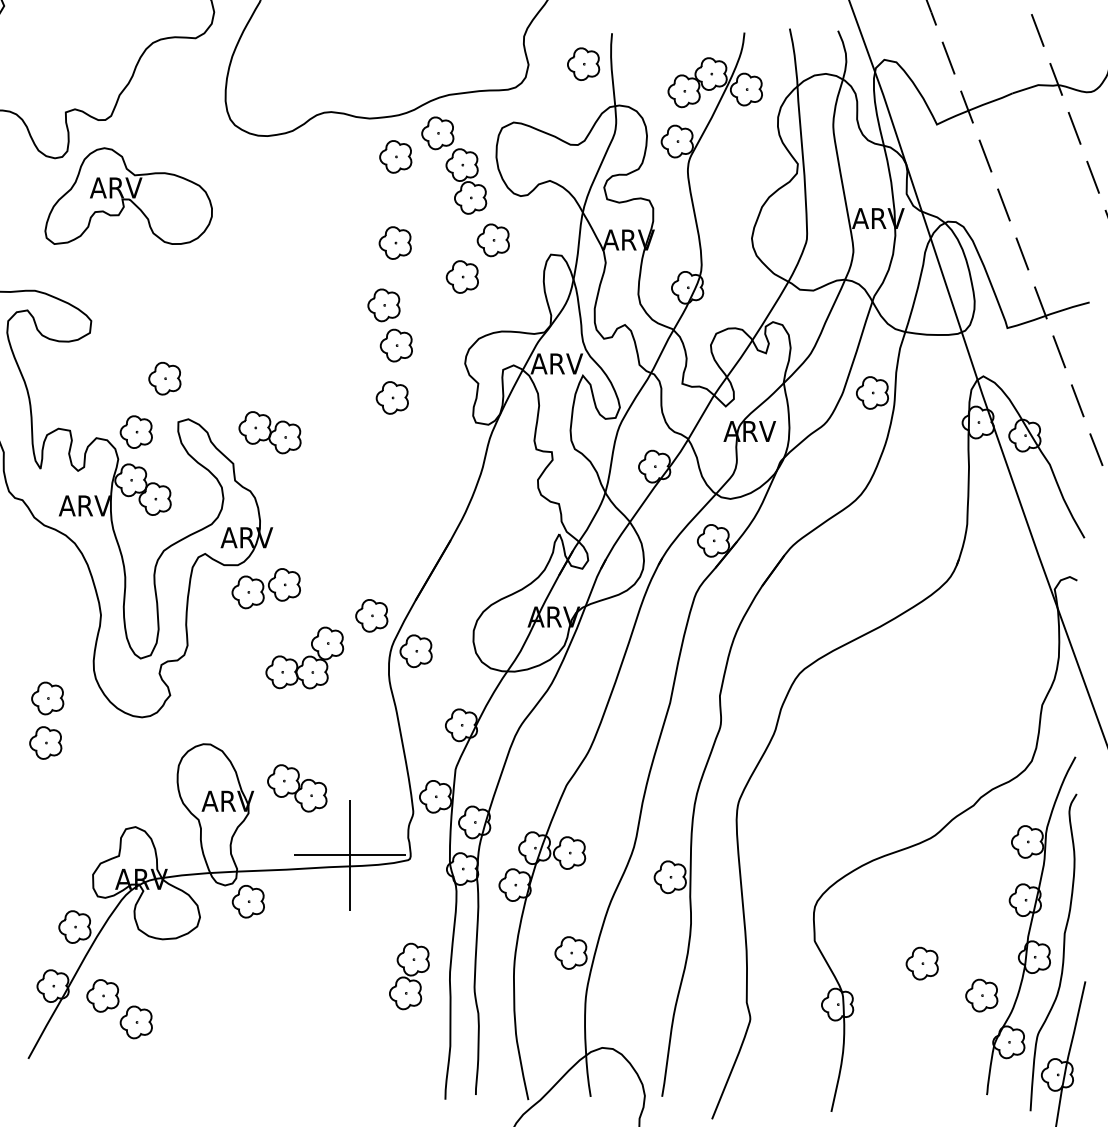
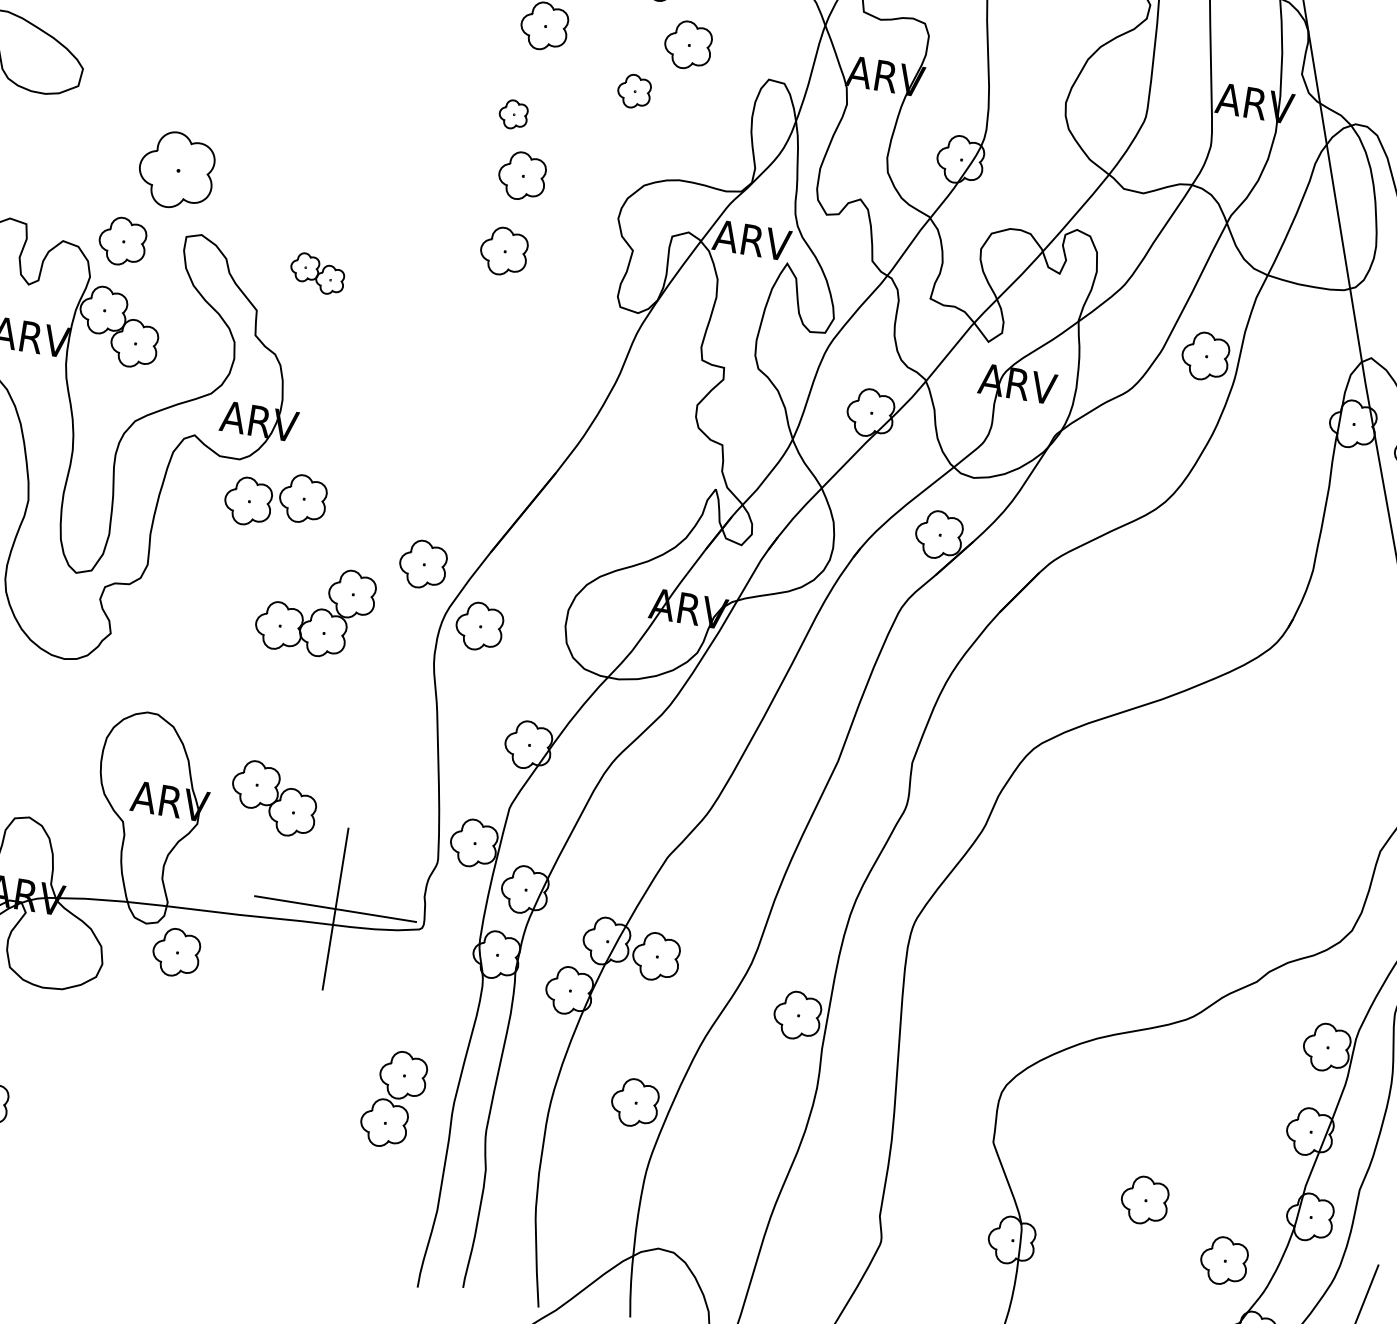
part: (461, 276) -> (633, 90), size x0.7
part: (383, 305) -> (512, 114), size x0.6
part: (164, 378) -> (176, 169), size x1.6
part: (269, 432) -> (316, 273), size x0.6

